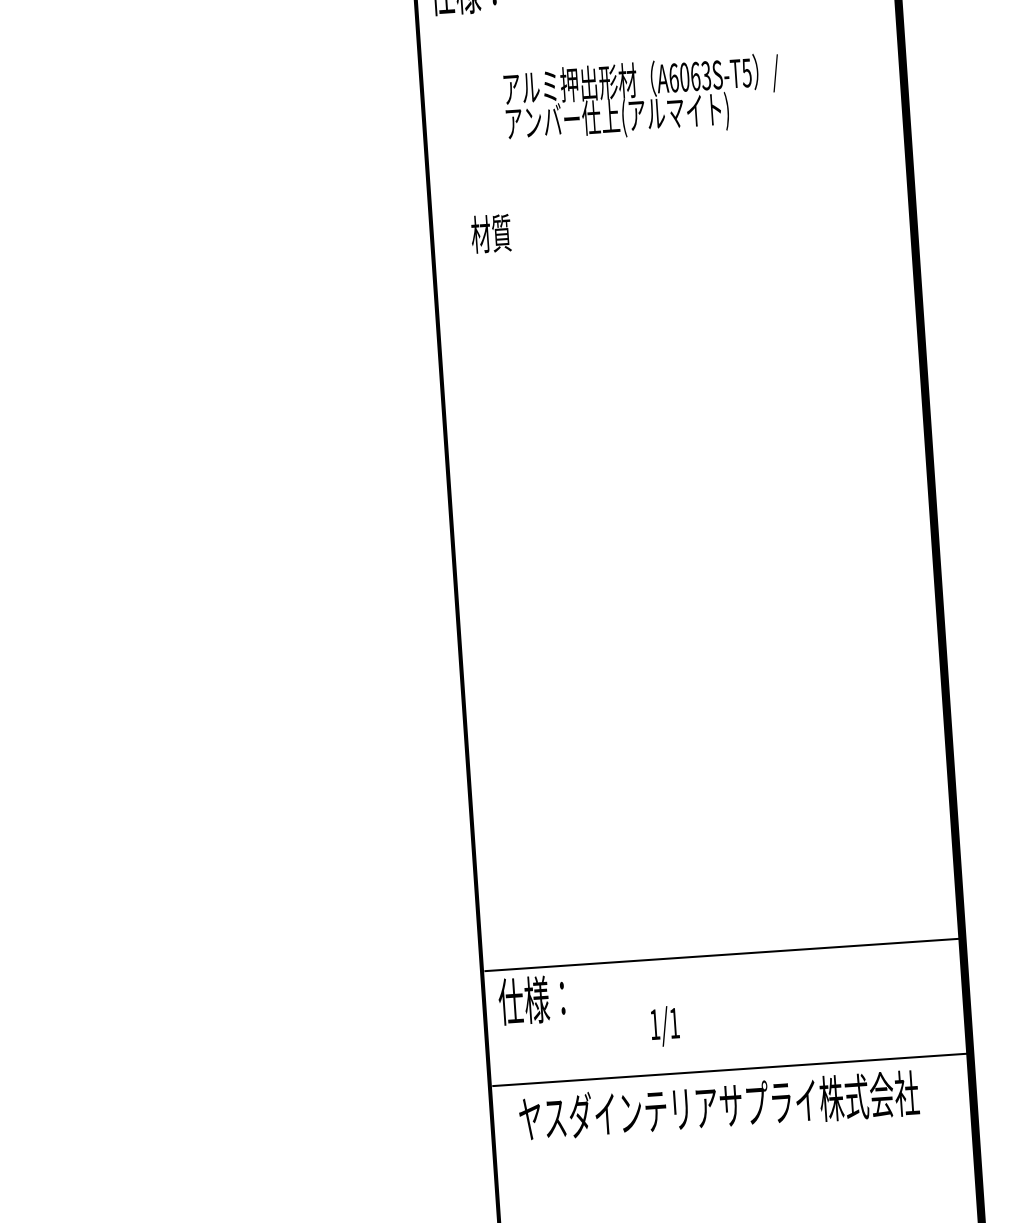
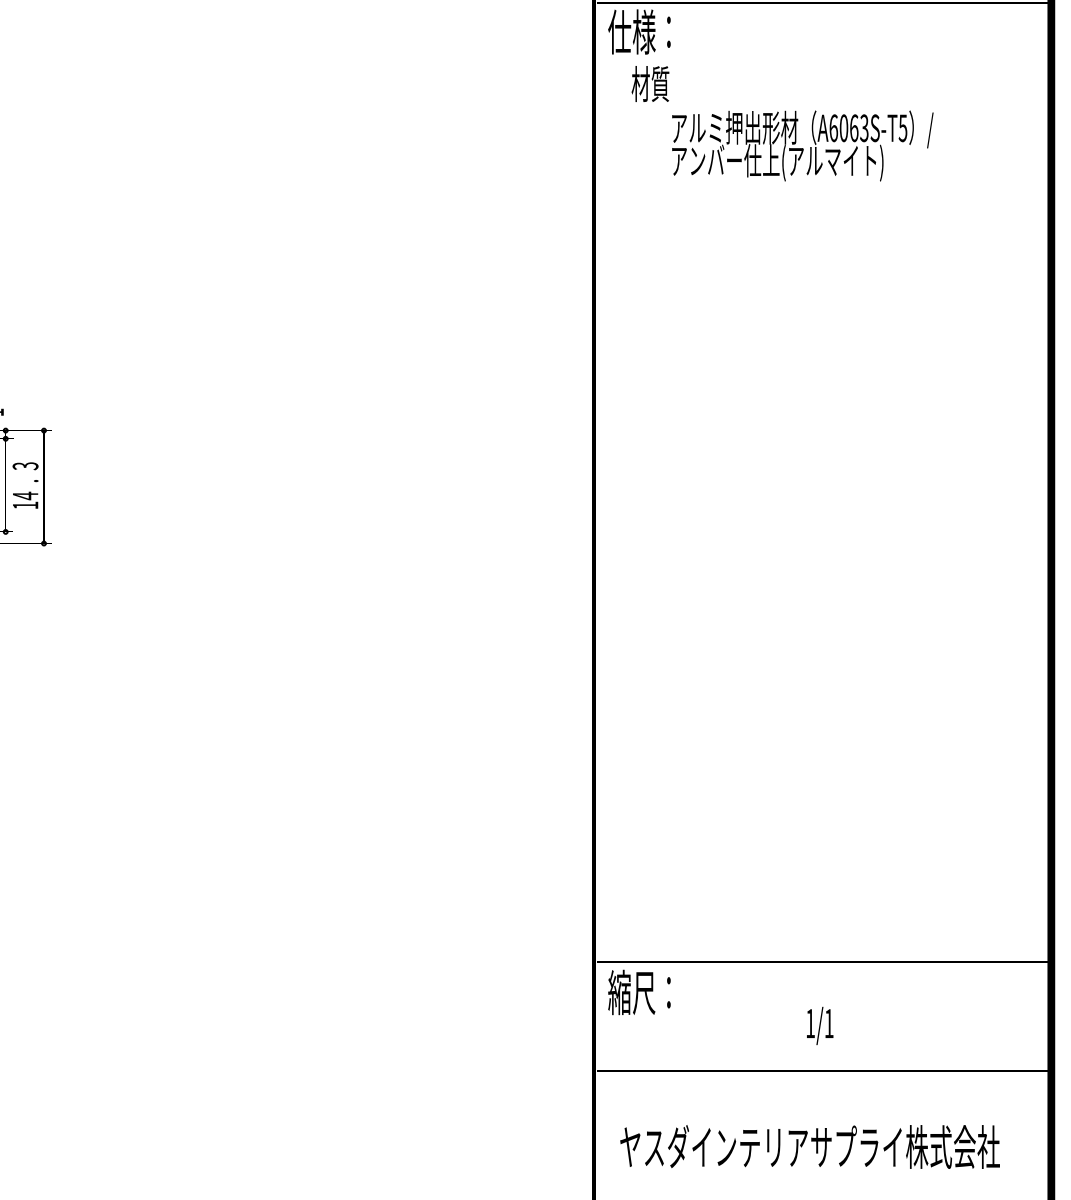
text: (491, 233) -> (650, 83), moved
text: (523, 1000) -> (631, 992), 仕様： -> 縮尺：
text: (665, 1025) -> (820, 1025), moved
text: (718, 1105) -> (809, 1146), moved

